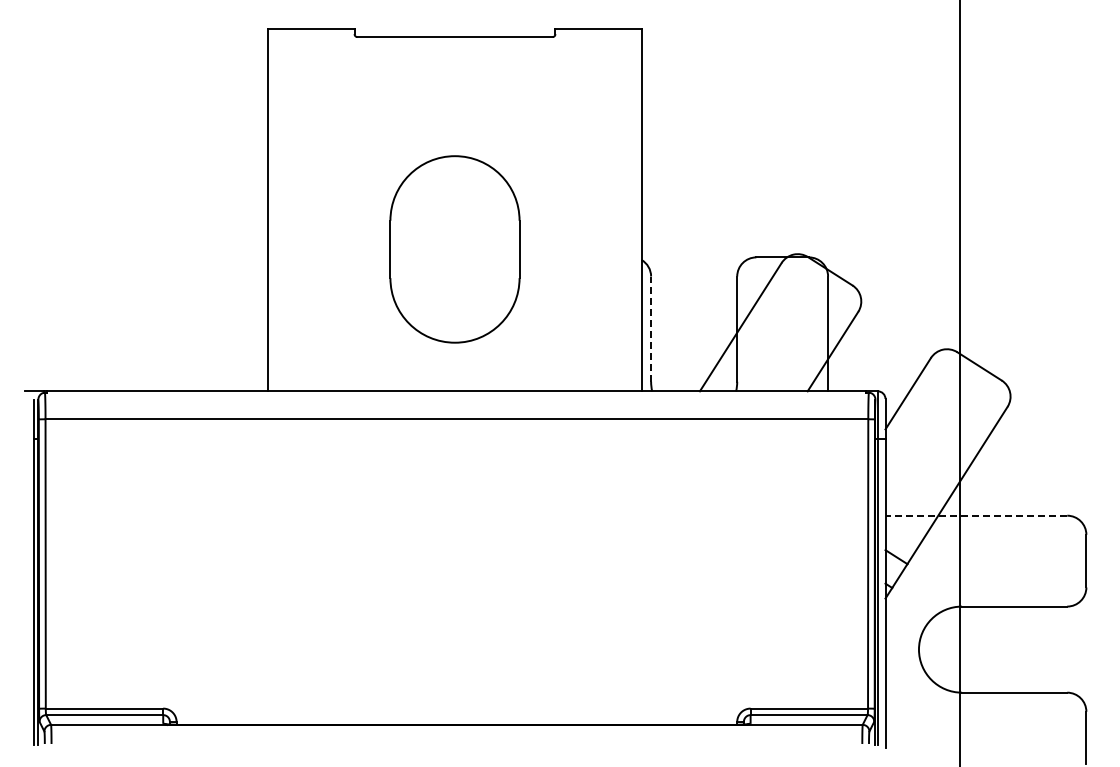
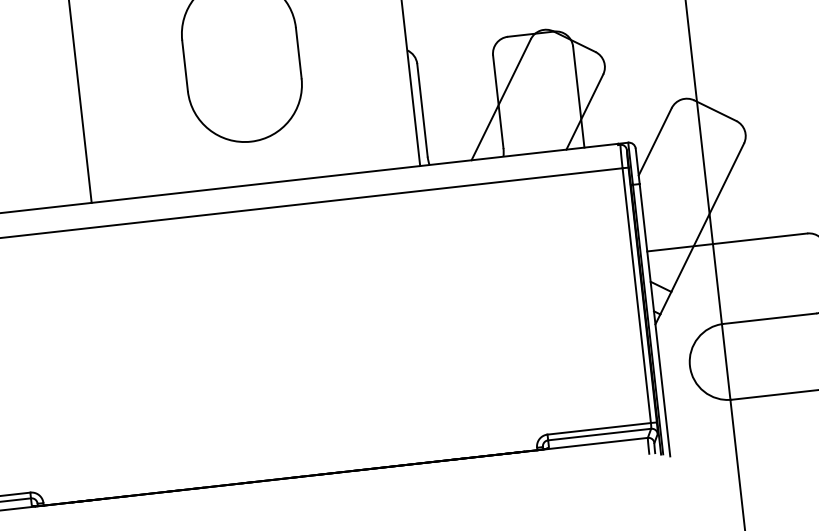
line: (651, 329) -> (422, 110), dashed -> solid
line: (976, 515) -> (727, 242), dashed -> solid

